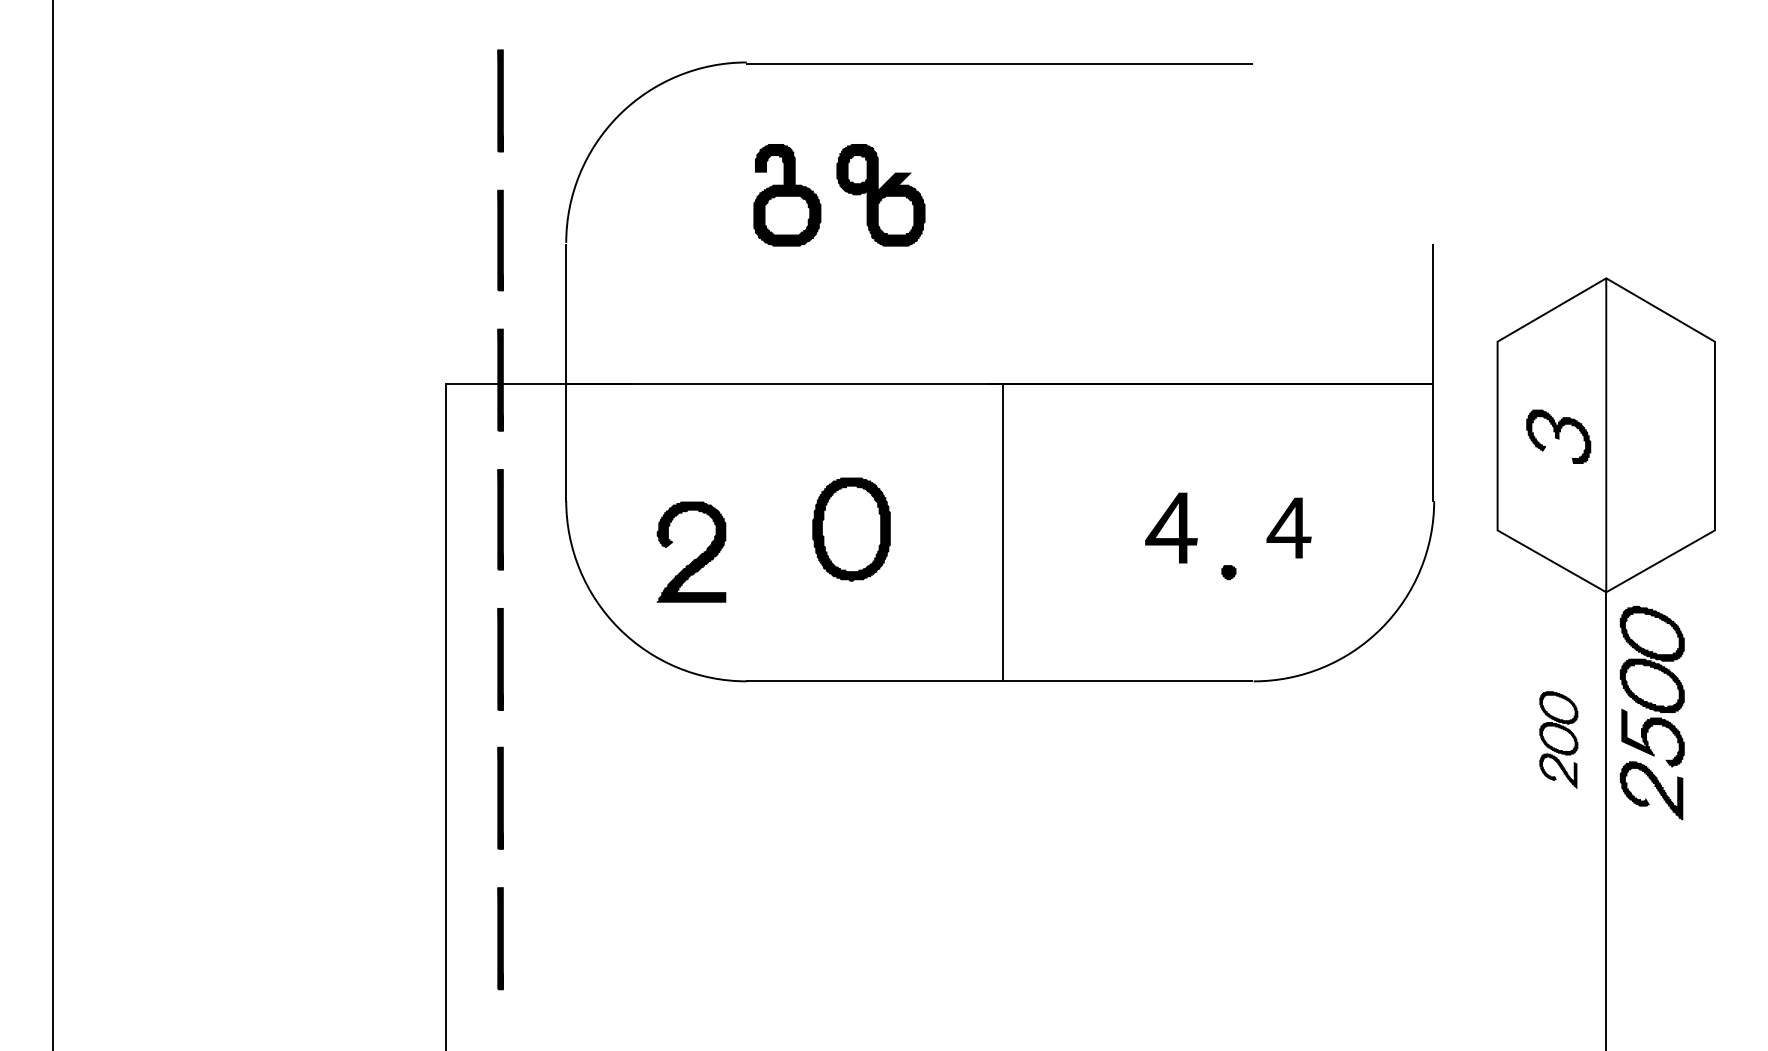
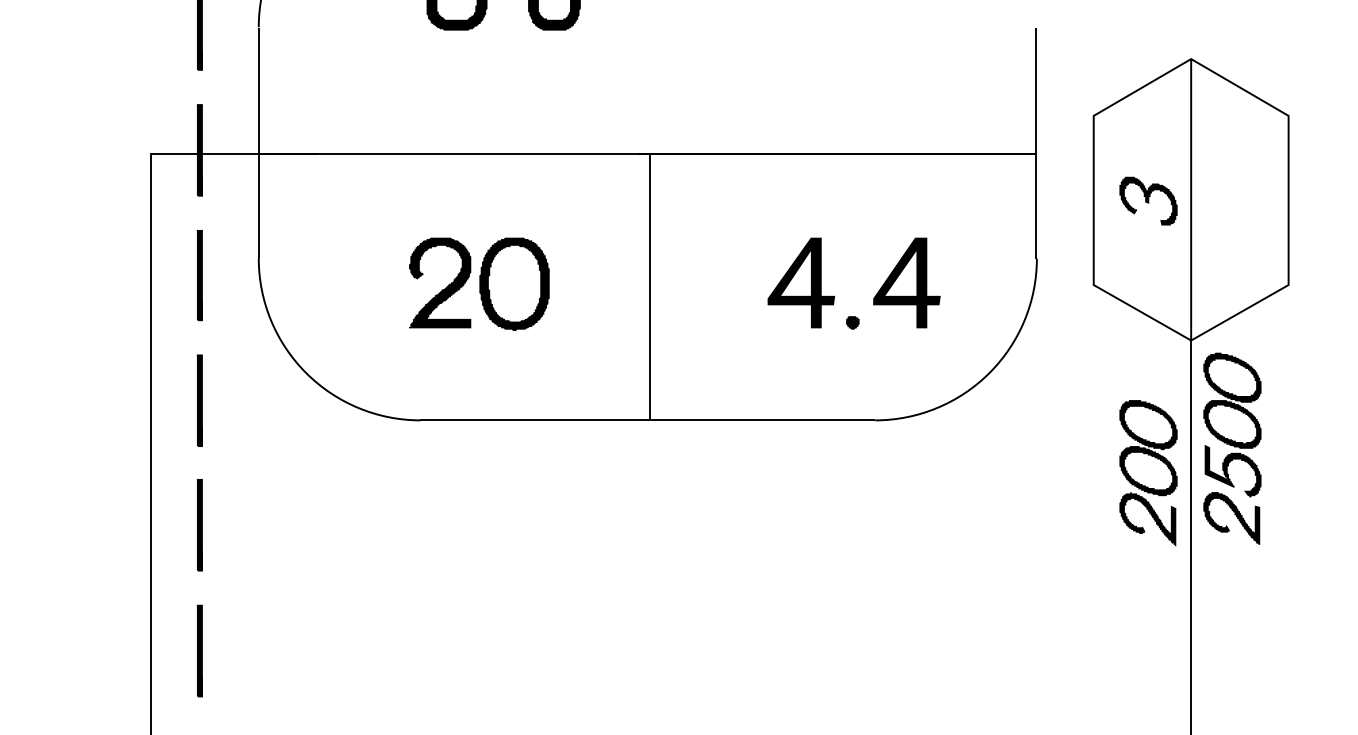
part: (1171, 527) -> (801, 282), size x1.43
part: (1288, 527) -> (906, 282), size x1.67
part: (693, 559) -> (441, 289), moved
part: (1558, 739) -> (1148, 472), size x1.67

